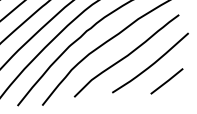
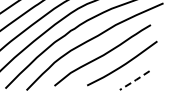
line: (167, 81) -> (135, 80), solid -> dashed

